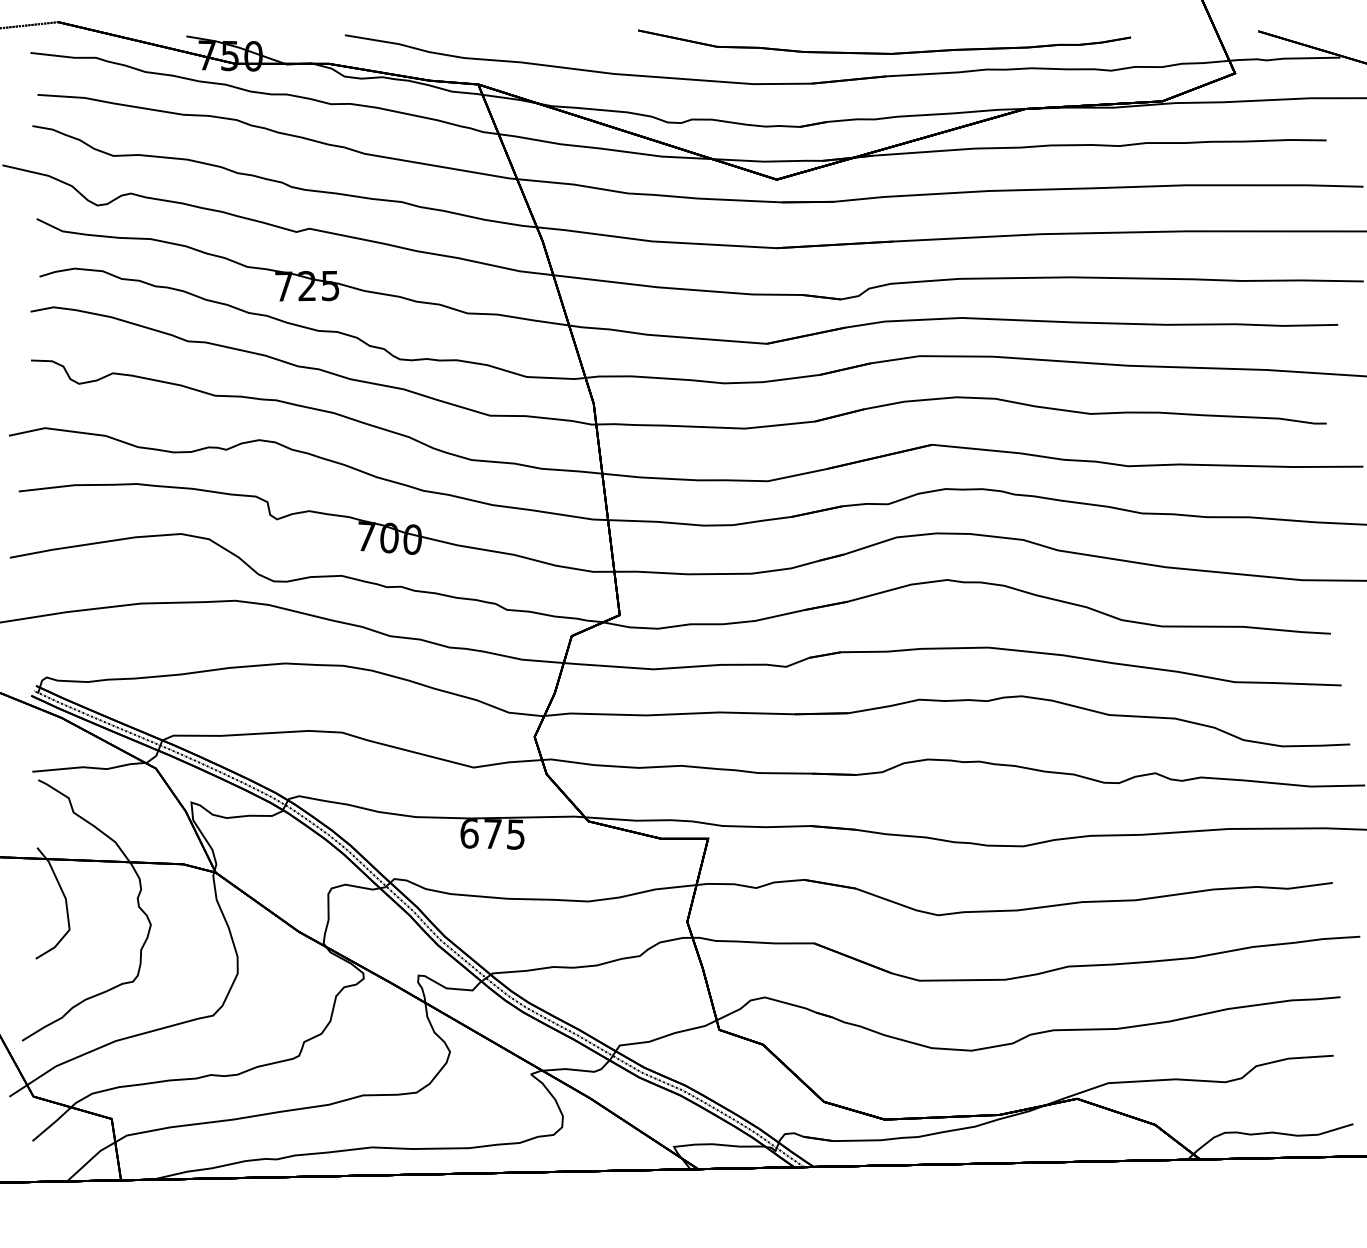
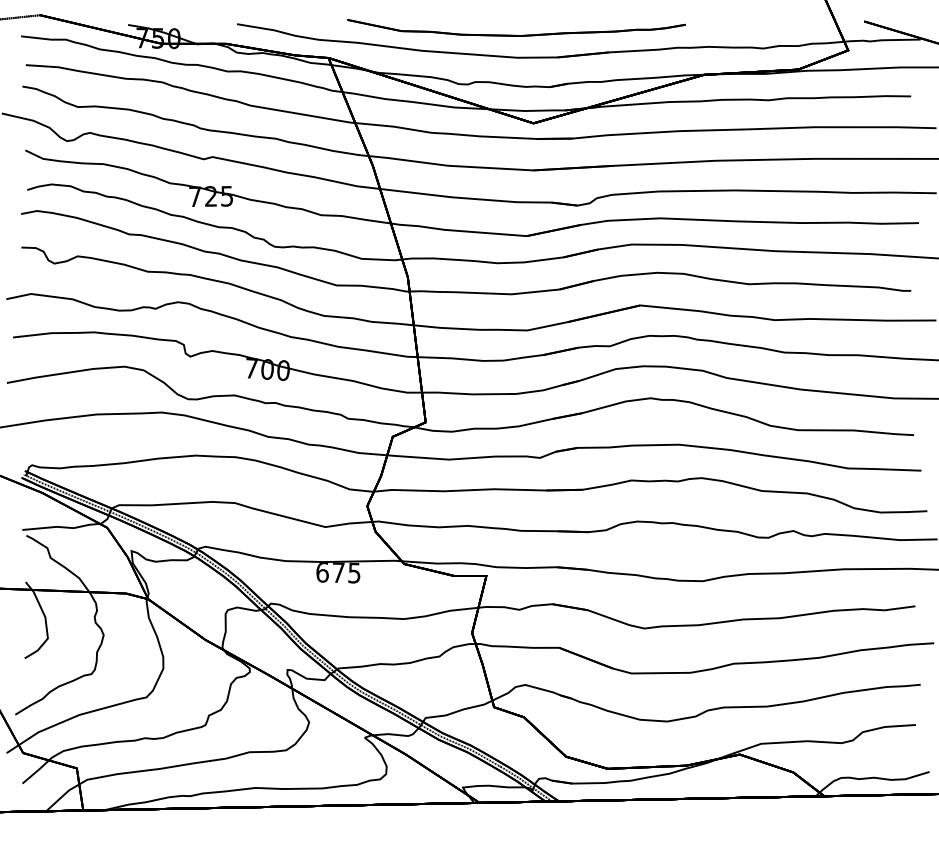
part: (882, 51) -> (515, 34), moved

